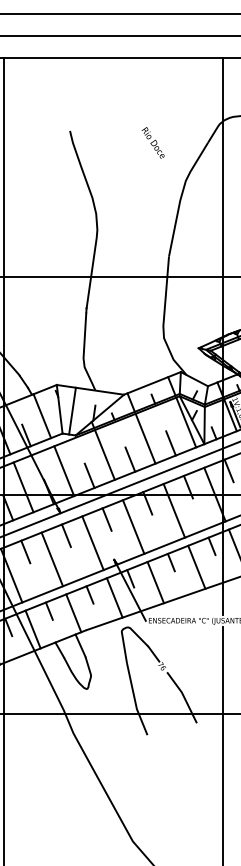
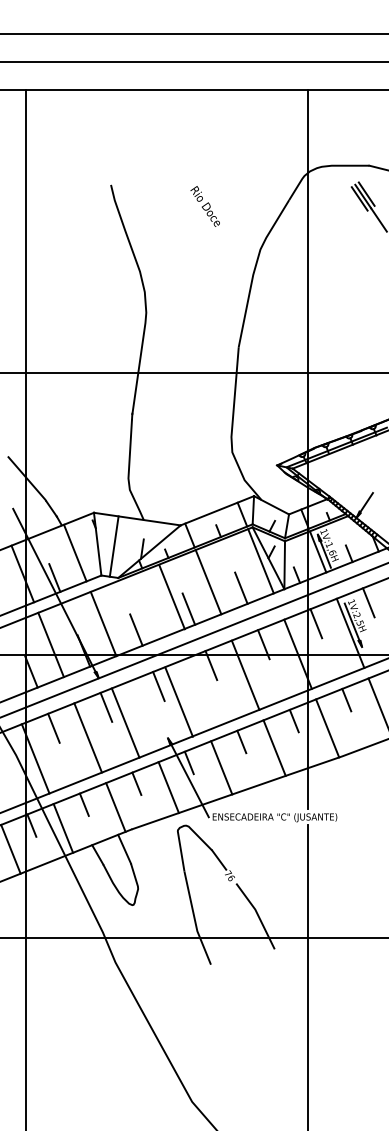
text: (152, 142) -> (204, 206), moved
line: (104, 455) -> (171, 597), moved
line: (133, 526) -> (178, 701), moved
line: (92, 542) -> (125, 722), moved

